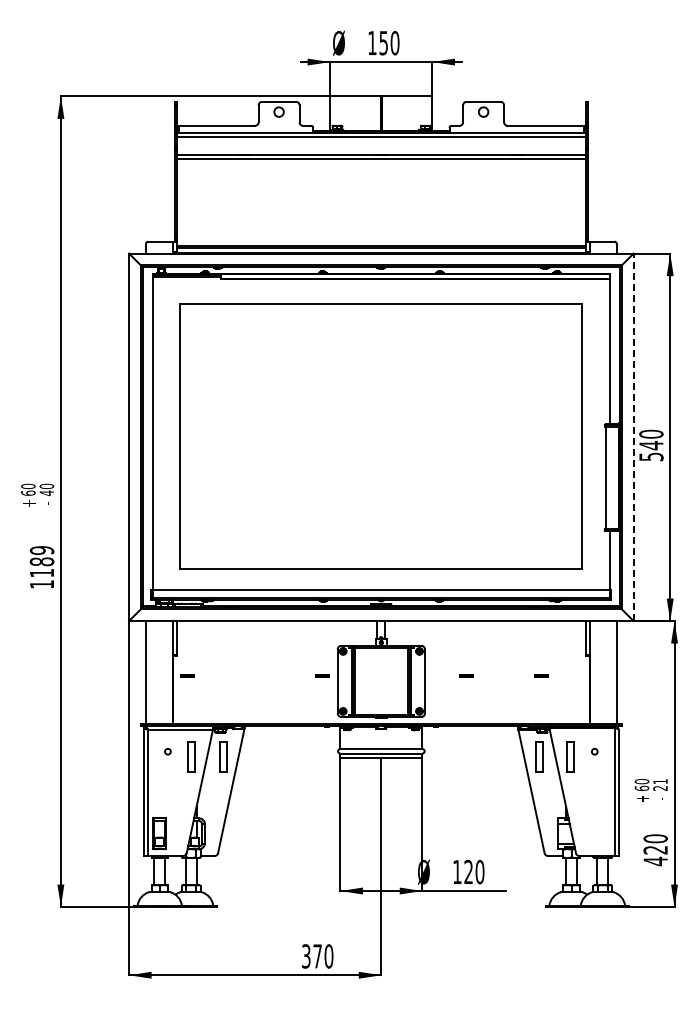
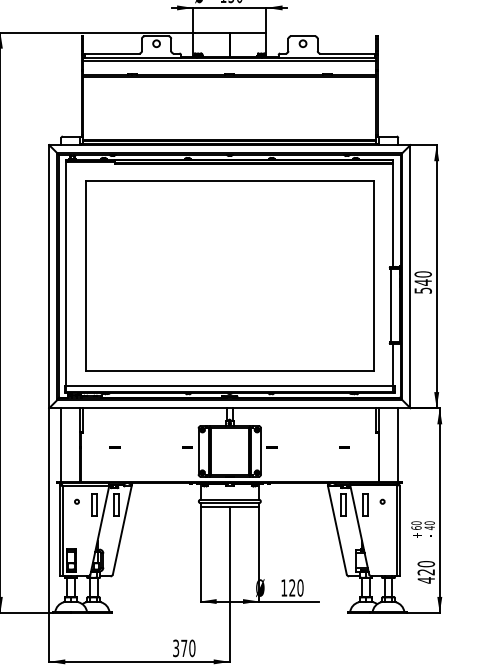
line: (633, 437) -> (410, 276), dashed -> solid
part: (187, 675) -> (114, 447), moved
part: (466, 675) -> (272, 447), moved
text: (660, 785) -> (429, 525), 21 -> 40

